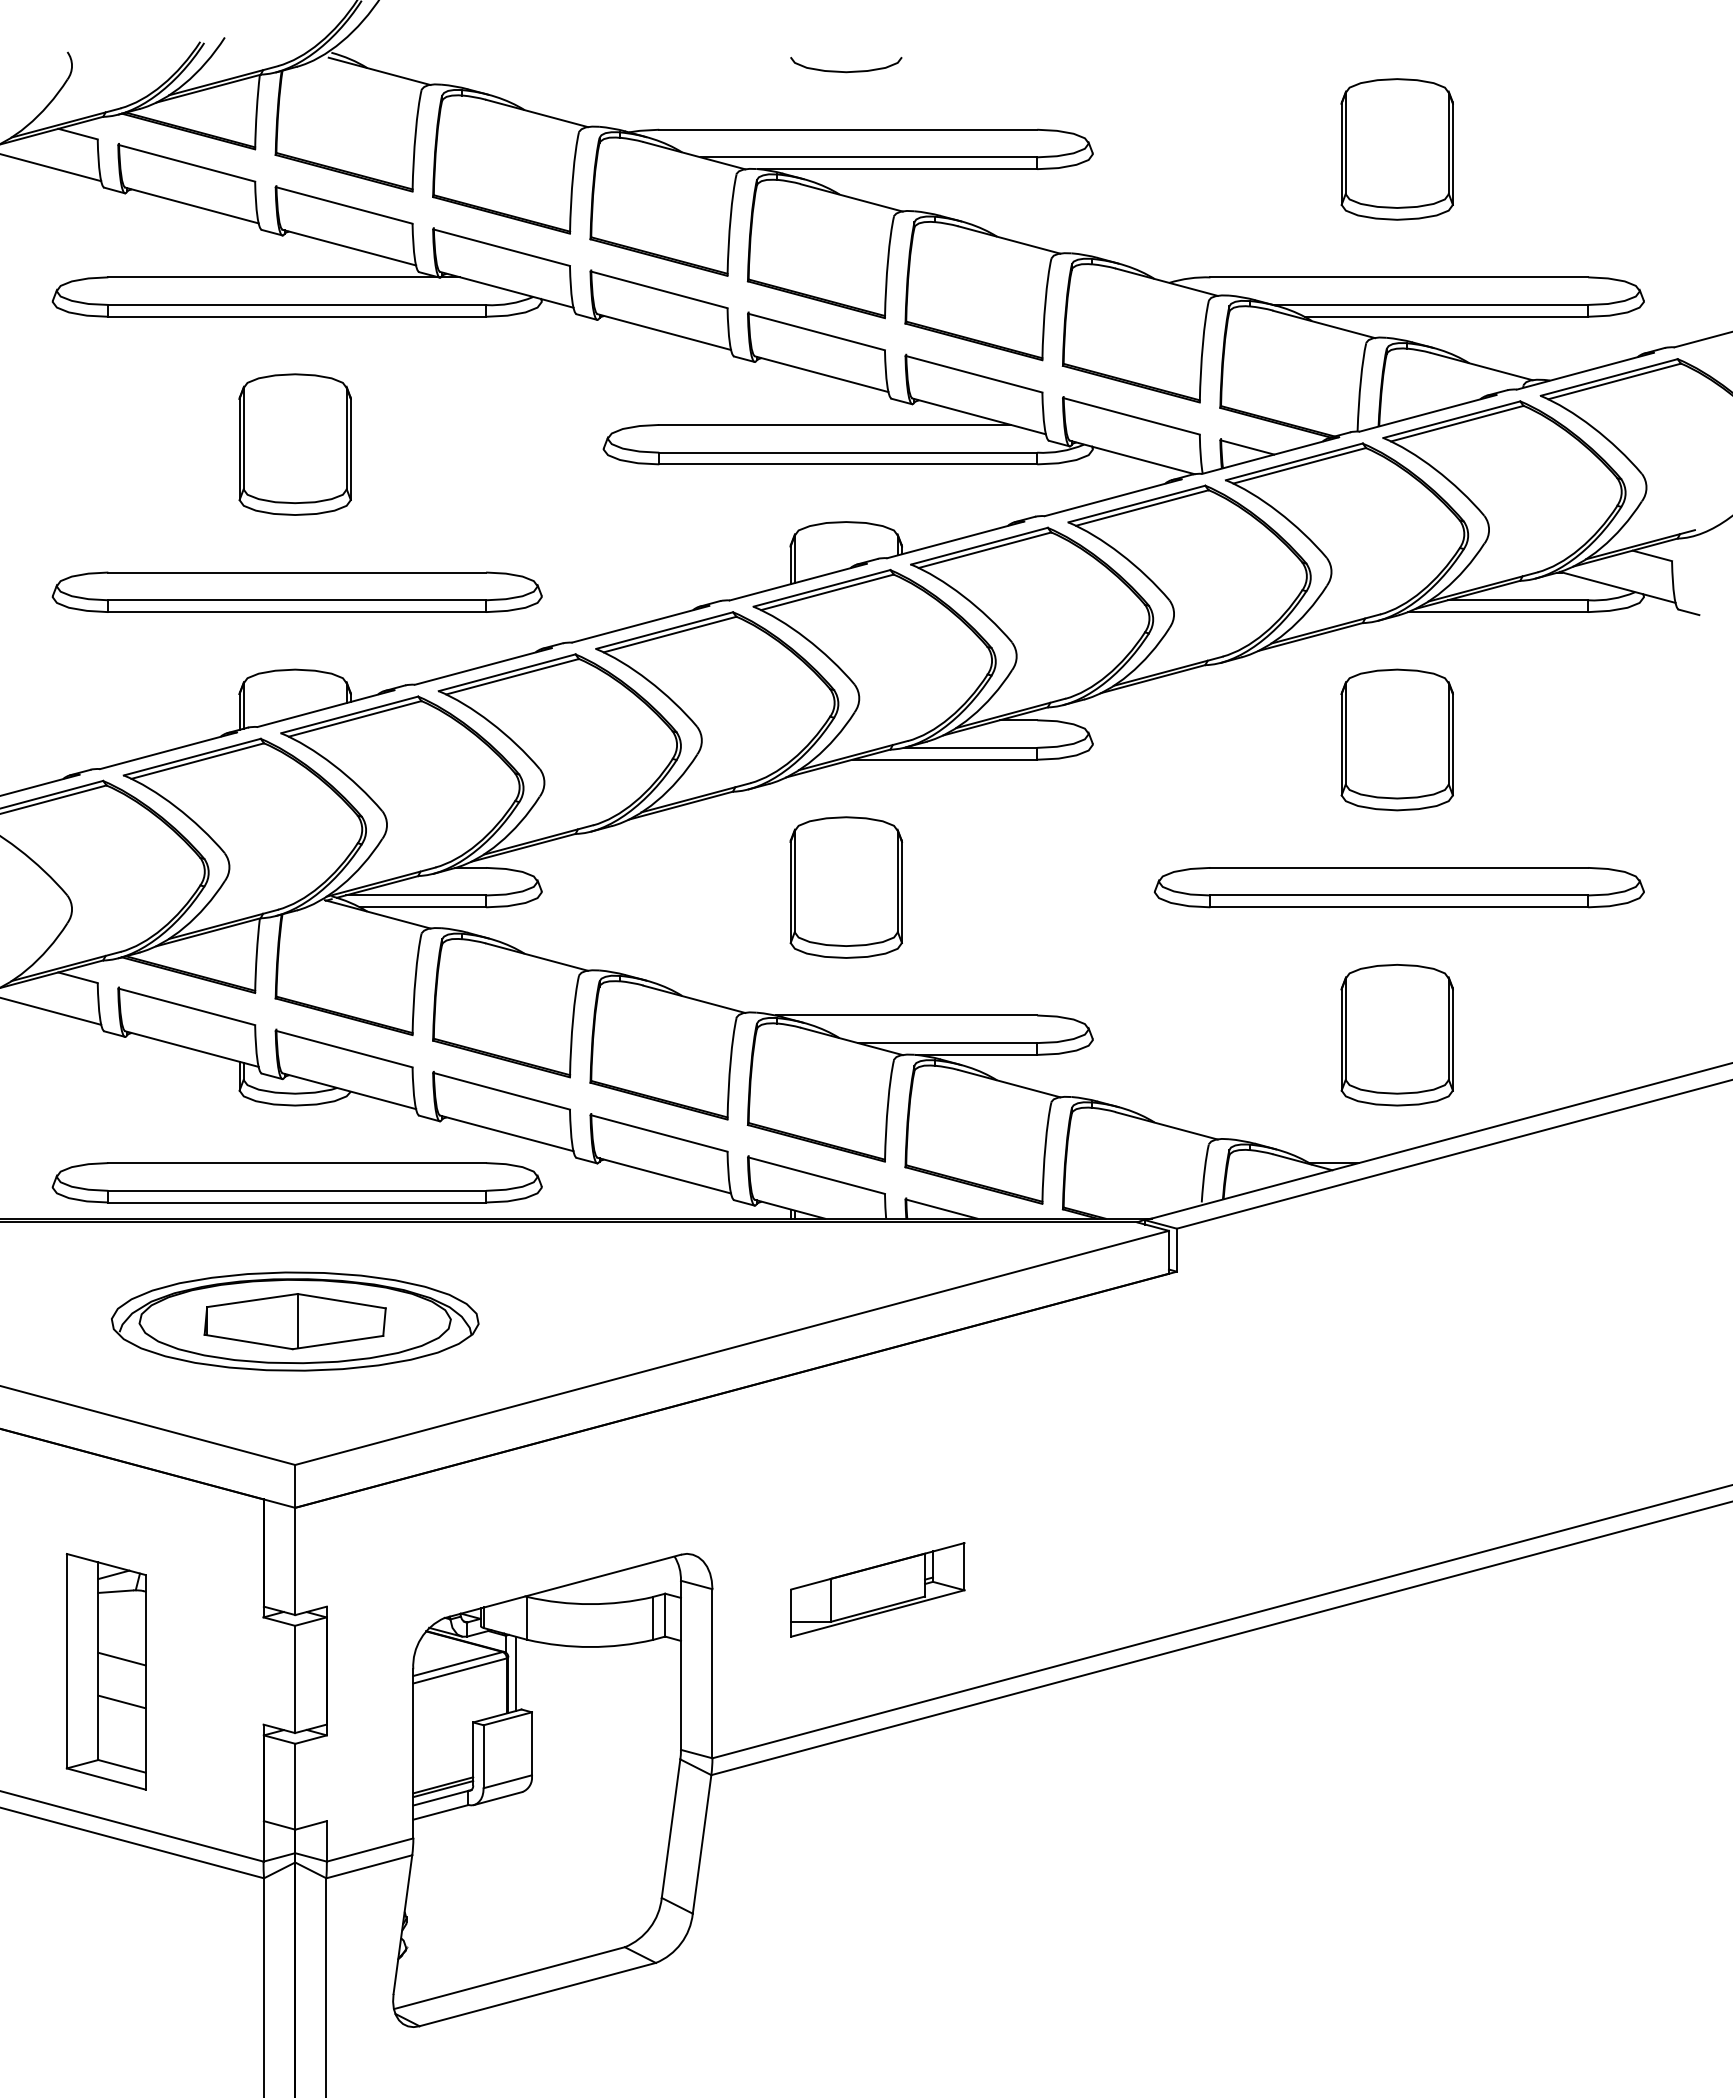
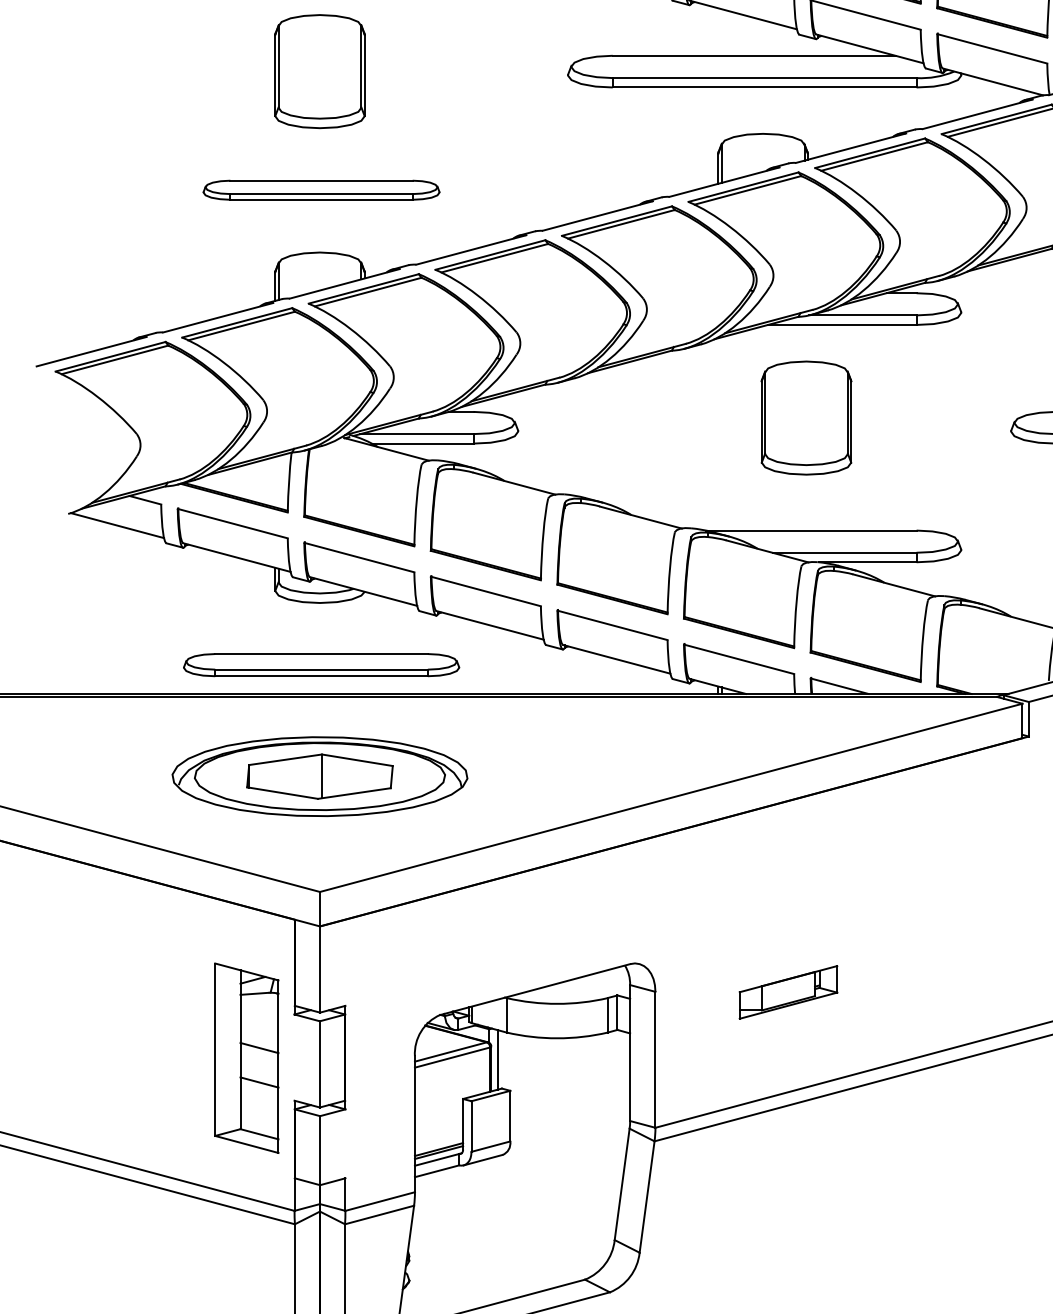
part: (296, 591) -> (321, 189), size x0.6
part: (845, 887) -> (805, 418), moved
part: (296, 1182) -> (321, 664), size x0.7
part: (877, 1589) -> (788, 992), size x0.7
part: (105, 1671) -> (246, 1058), moved

